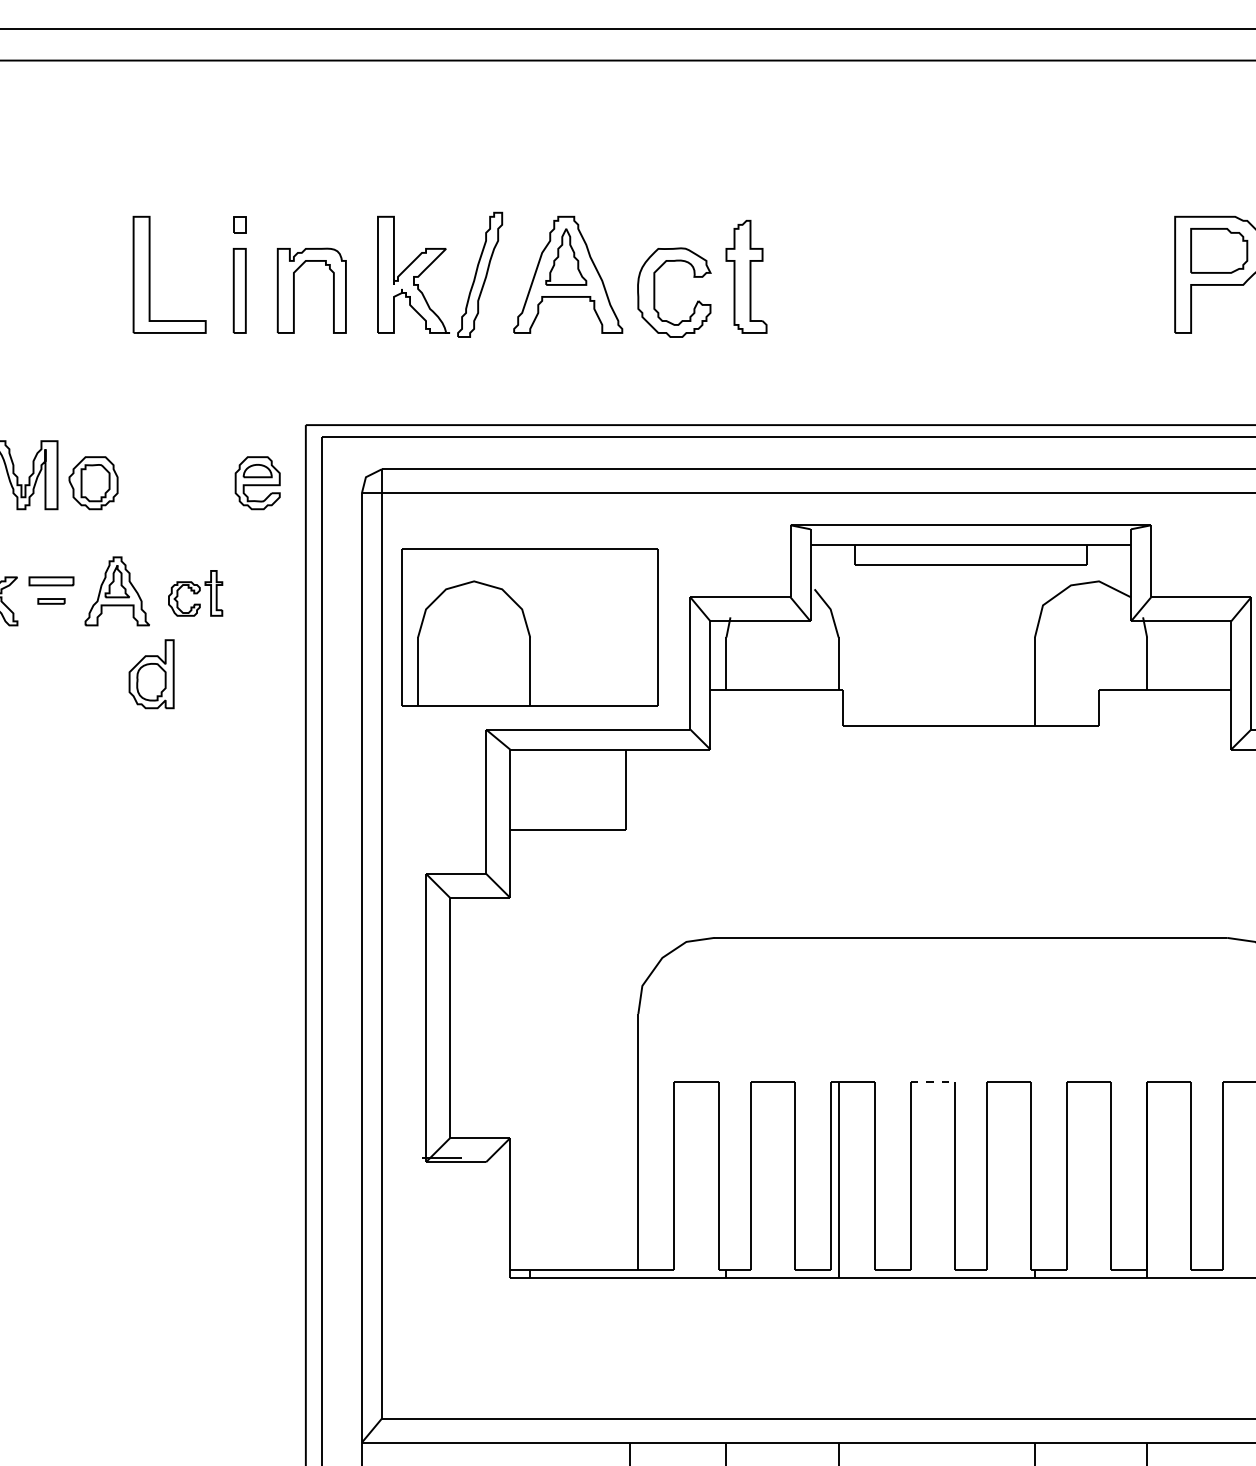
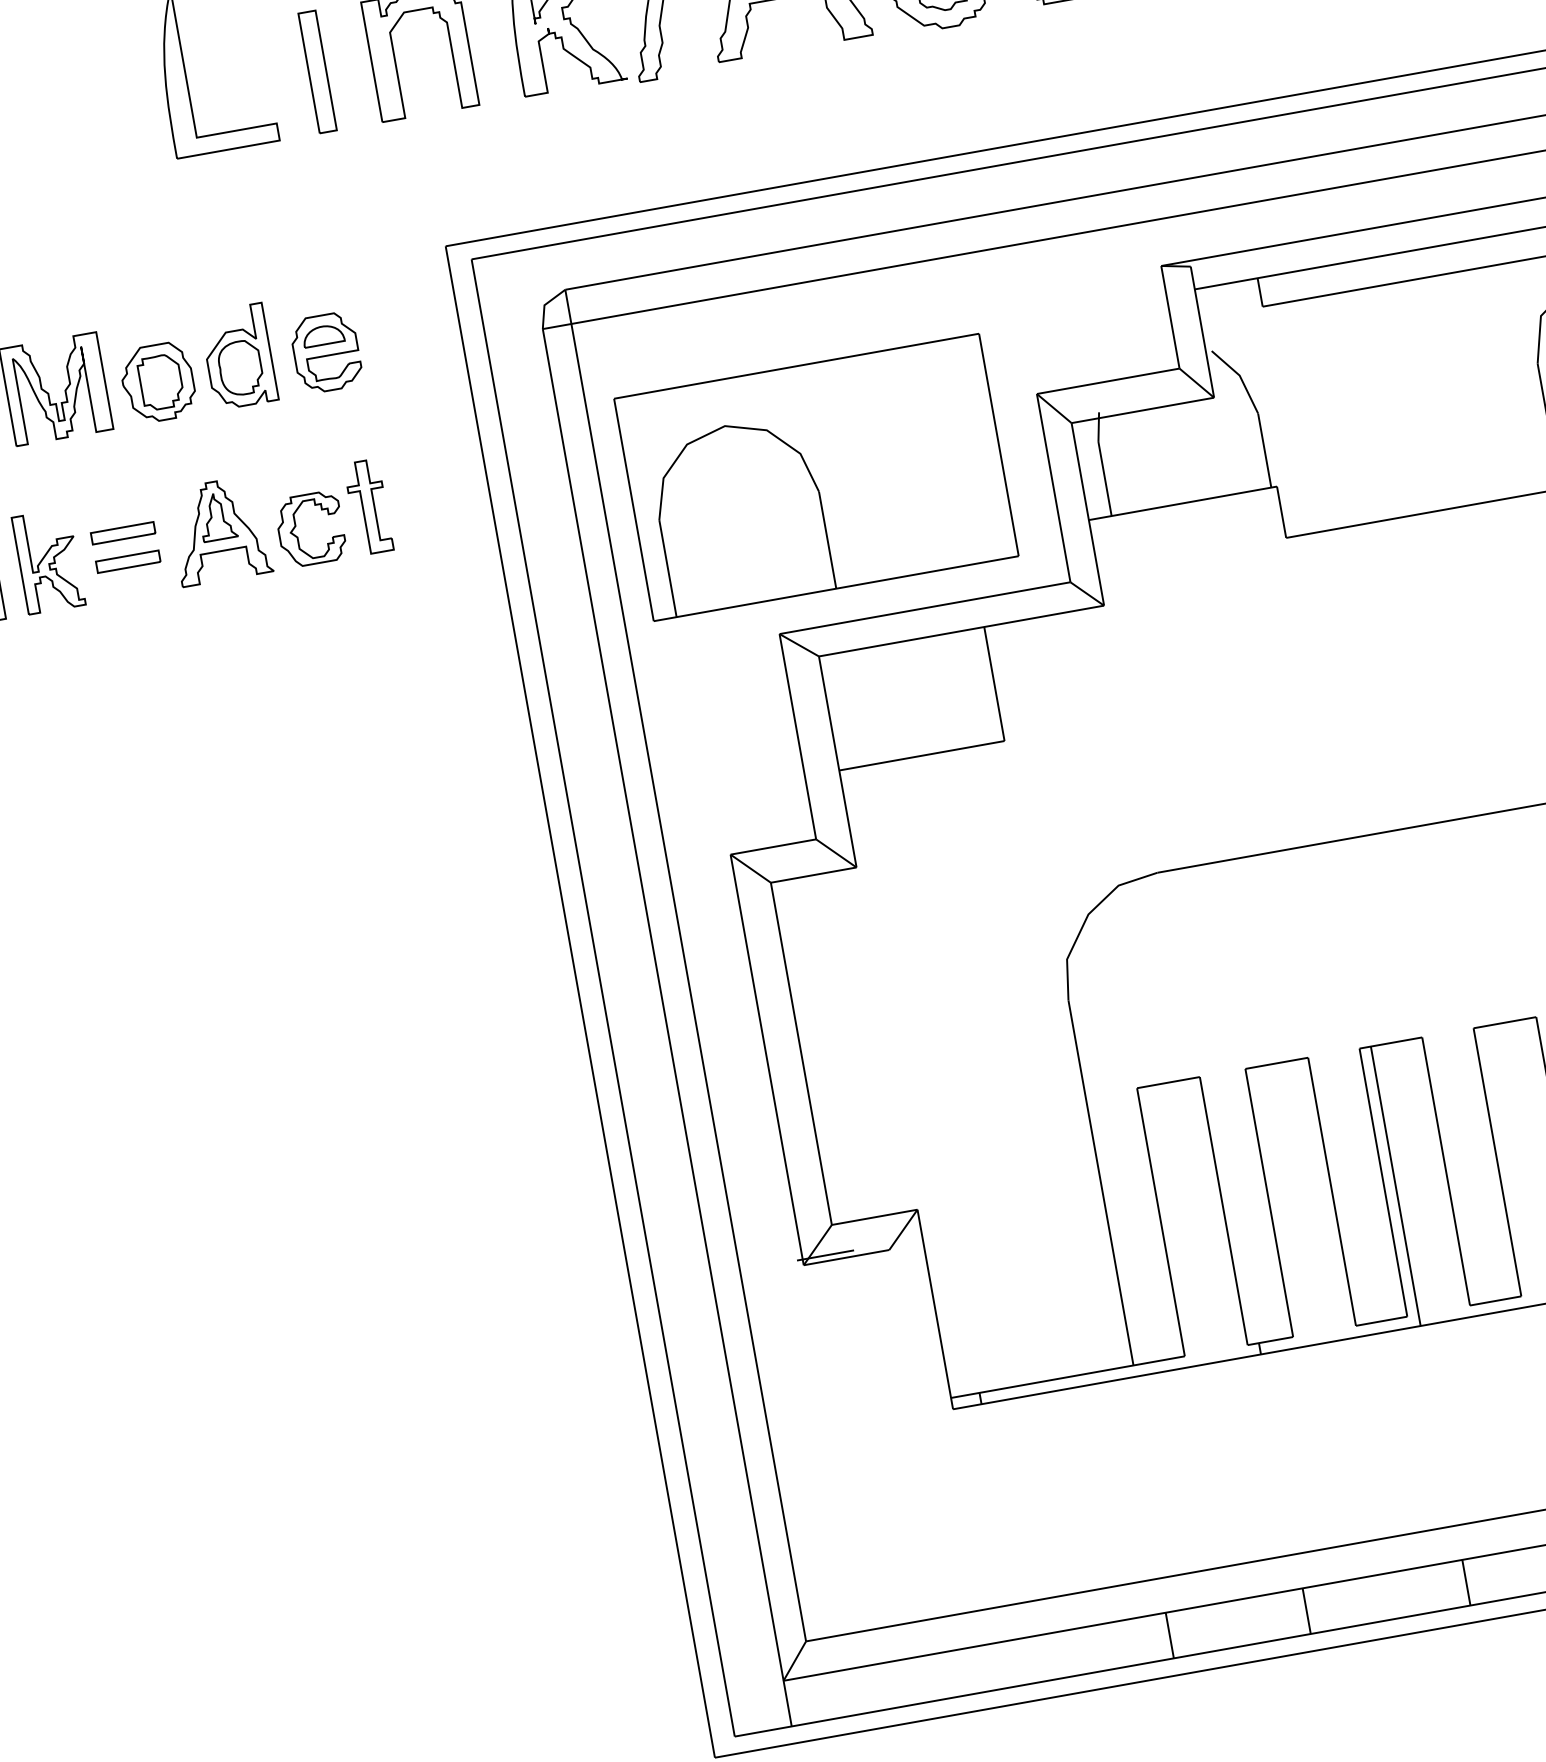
part: (257, 483) -> (326, 353), moved
part: (195, 593) -> (331, 514), size x1.43
part: (51, 601) -> (128, 561), size x1.67
part: (151, 674) -> (238, 357), moved
line: (933, 1082) -> (1506, 1023), dashed -> solid

